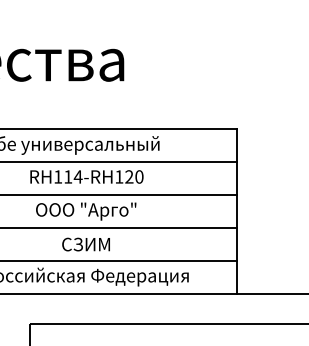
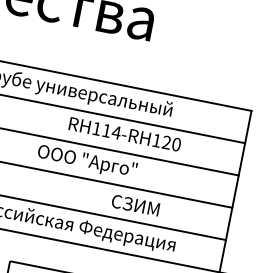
text: (86, 176) -> (124, 133), moved
text: (85, 244) -> (135, 205), moved

